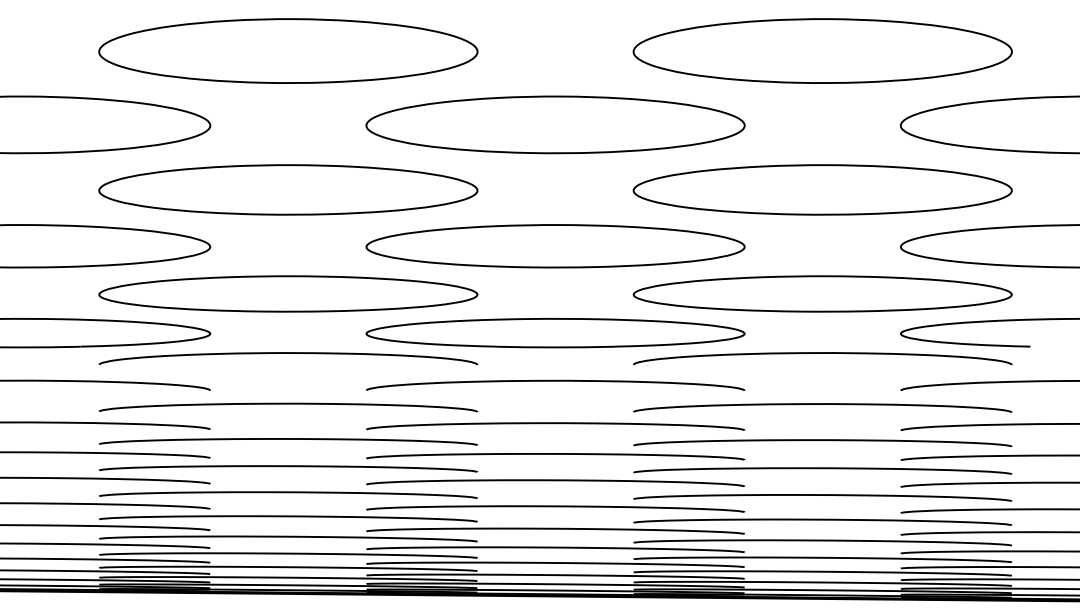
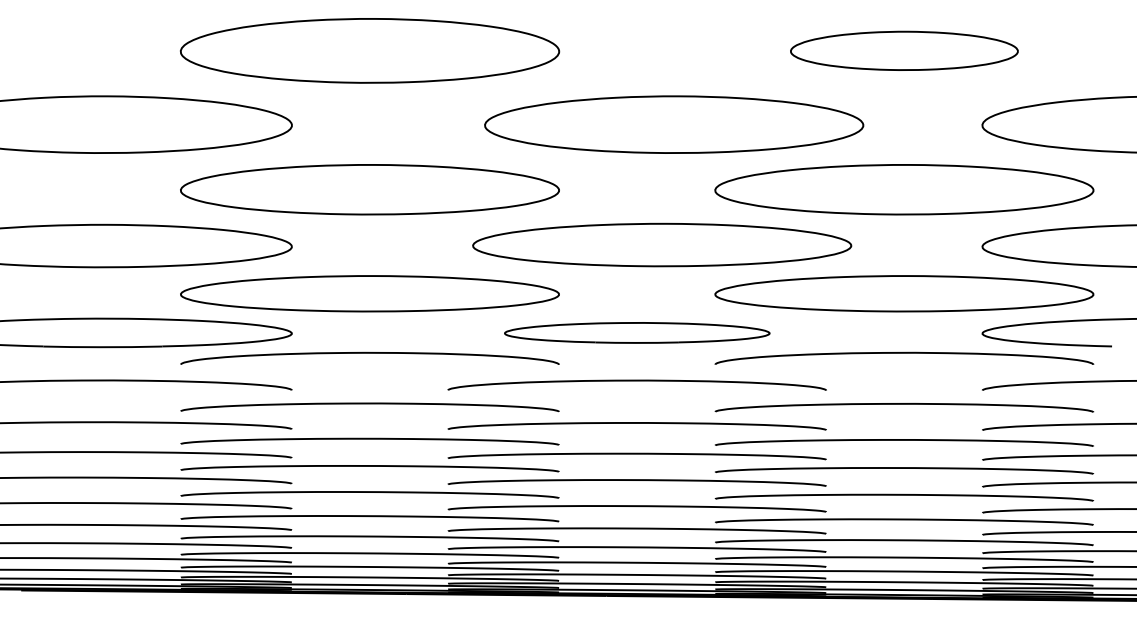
part: (822, 50) -> (904, 50), size x0.6
part: (555, 124) -> (674, 124), moved
part: (555, 245) -> (662, 244), moved
part: (555, 332) -> (637, 332), size x0.7

